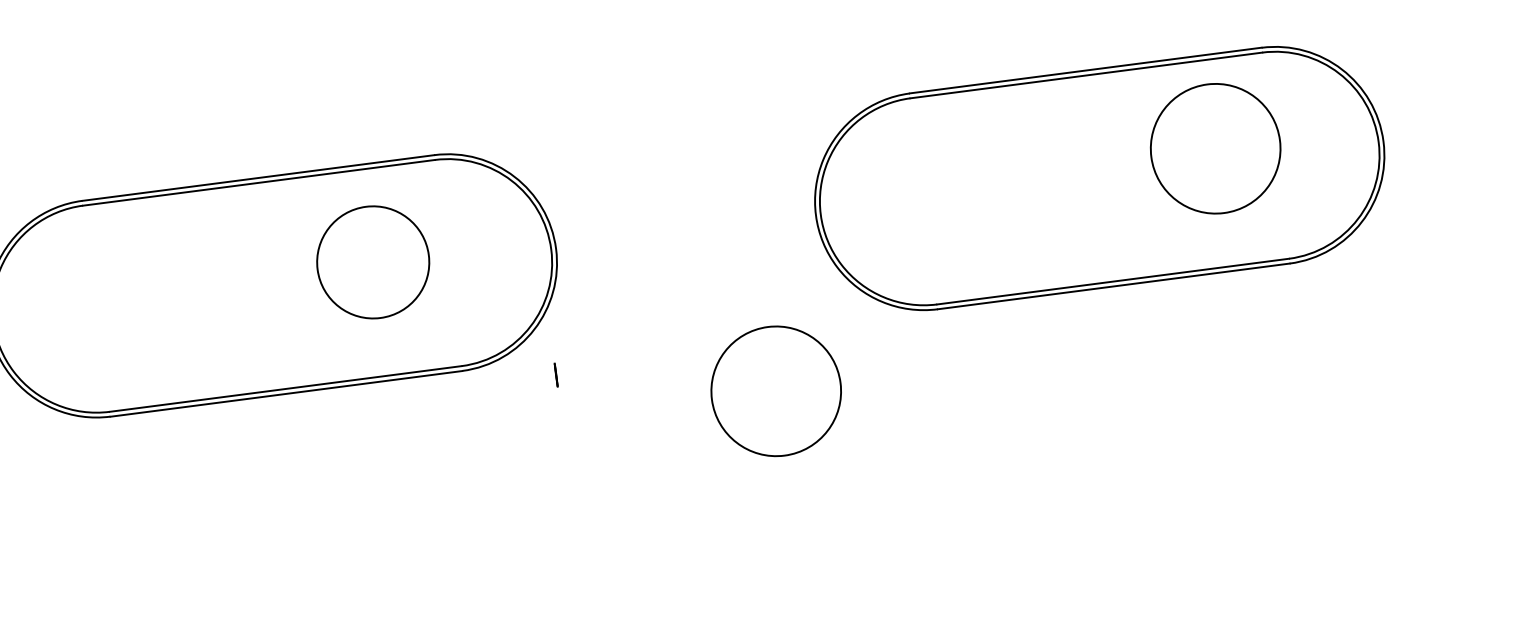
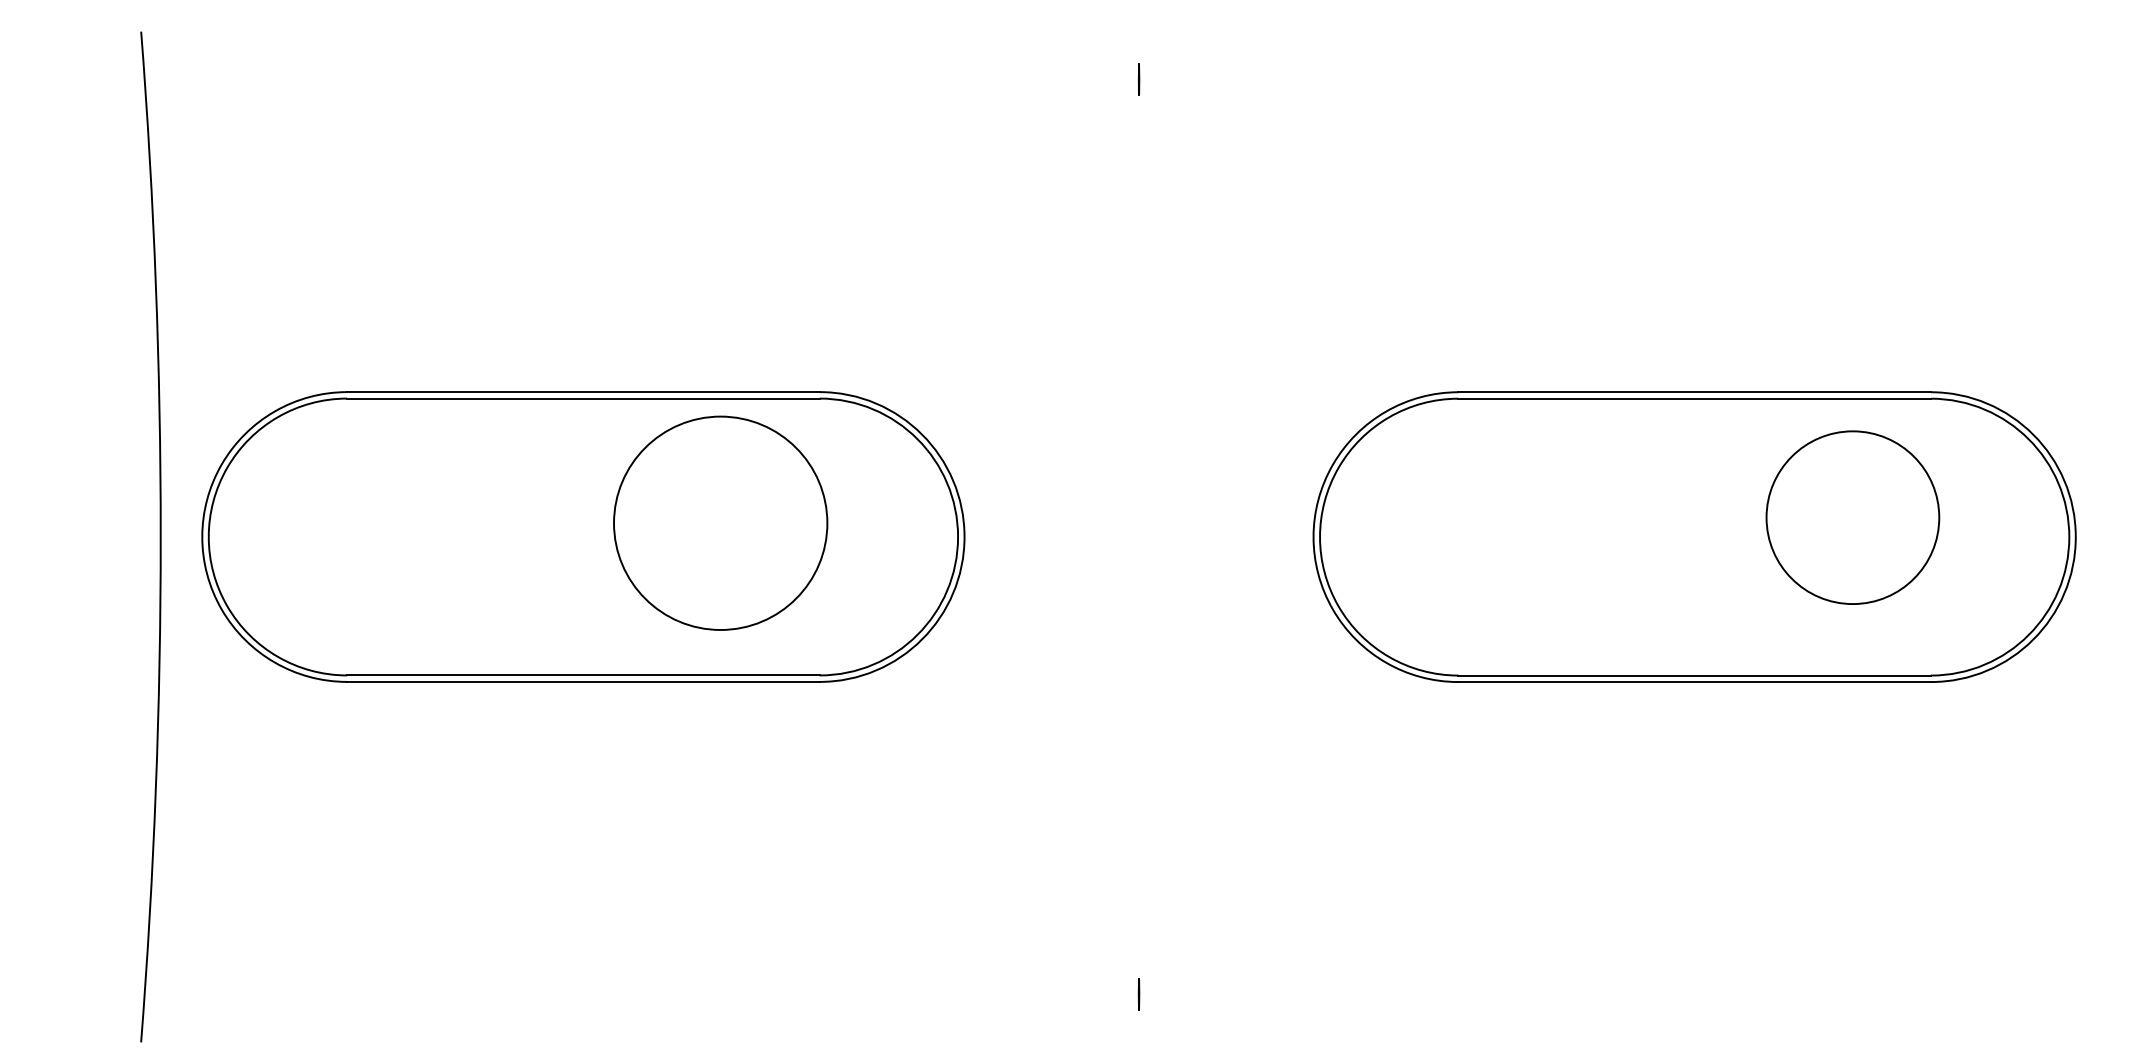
circle: (373, 261) -> (720, 522), size x1.43
line: (555, 375) -> (1138, 994), moved
circle: (775, 391) -> (1230, 762), removed

